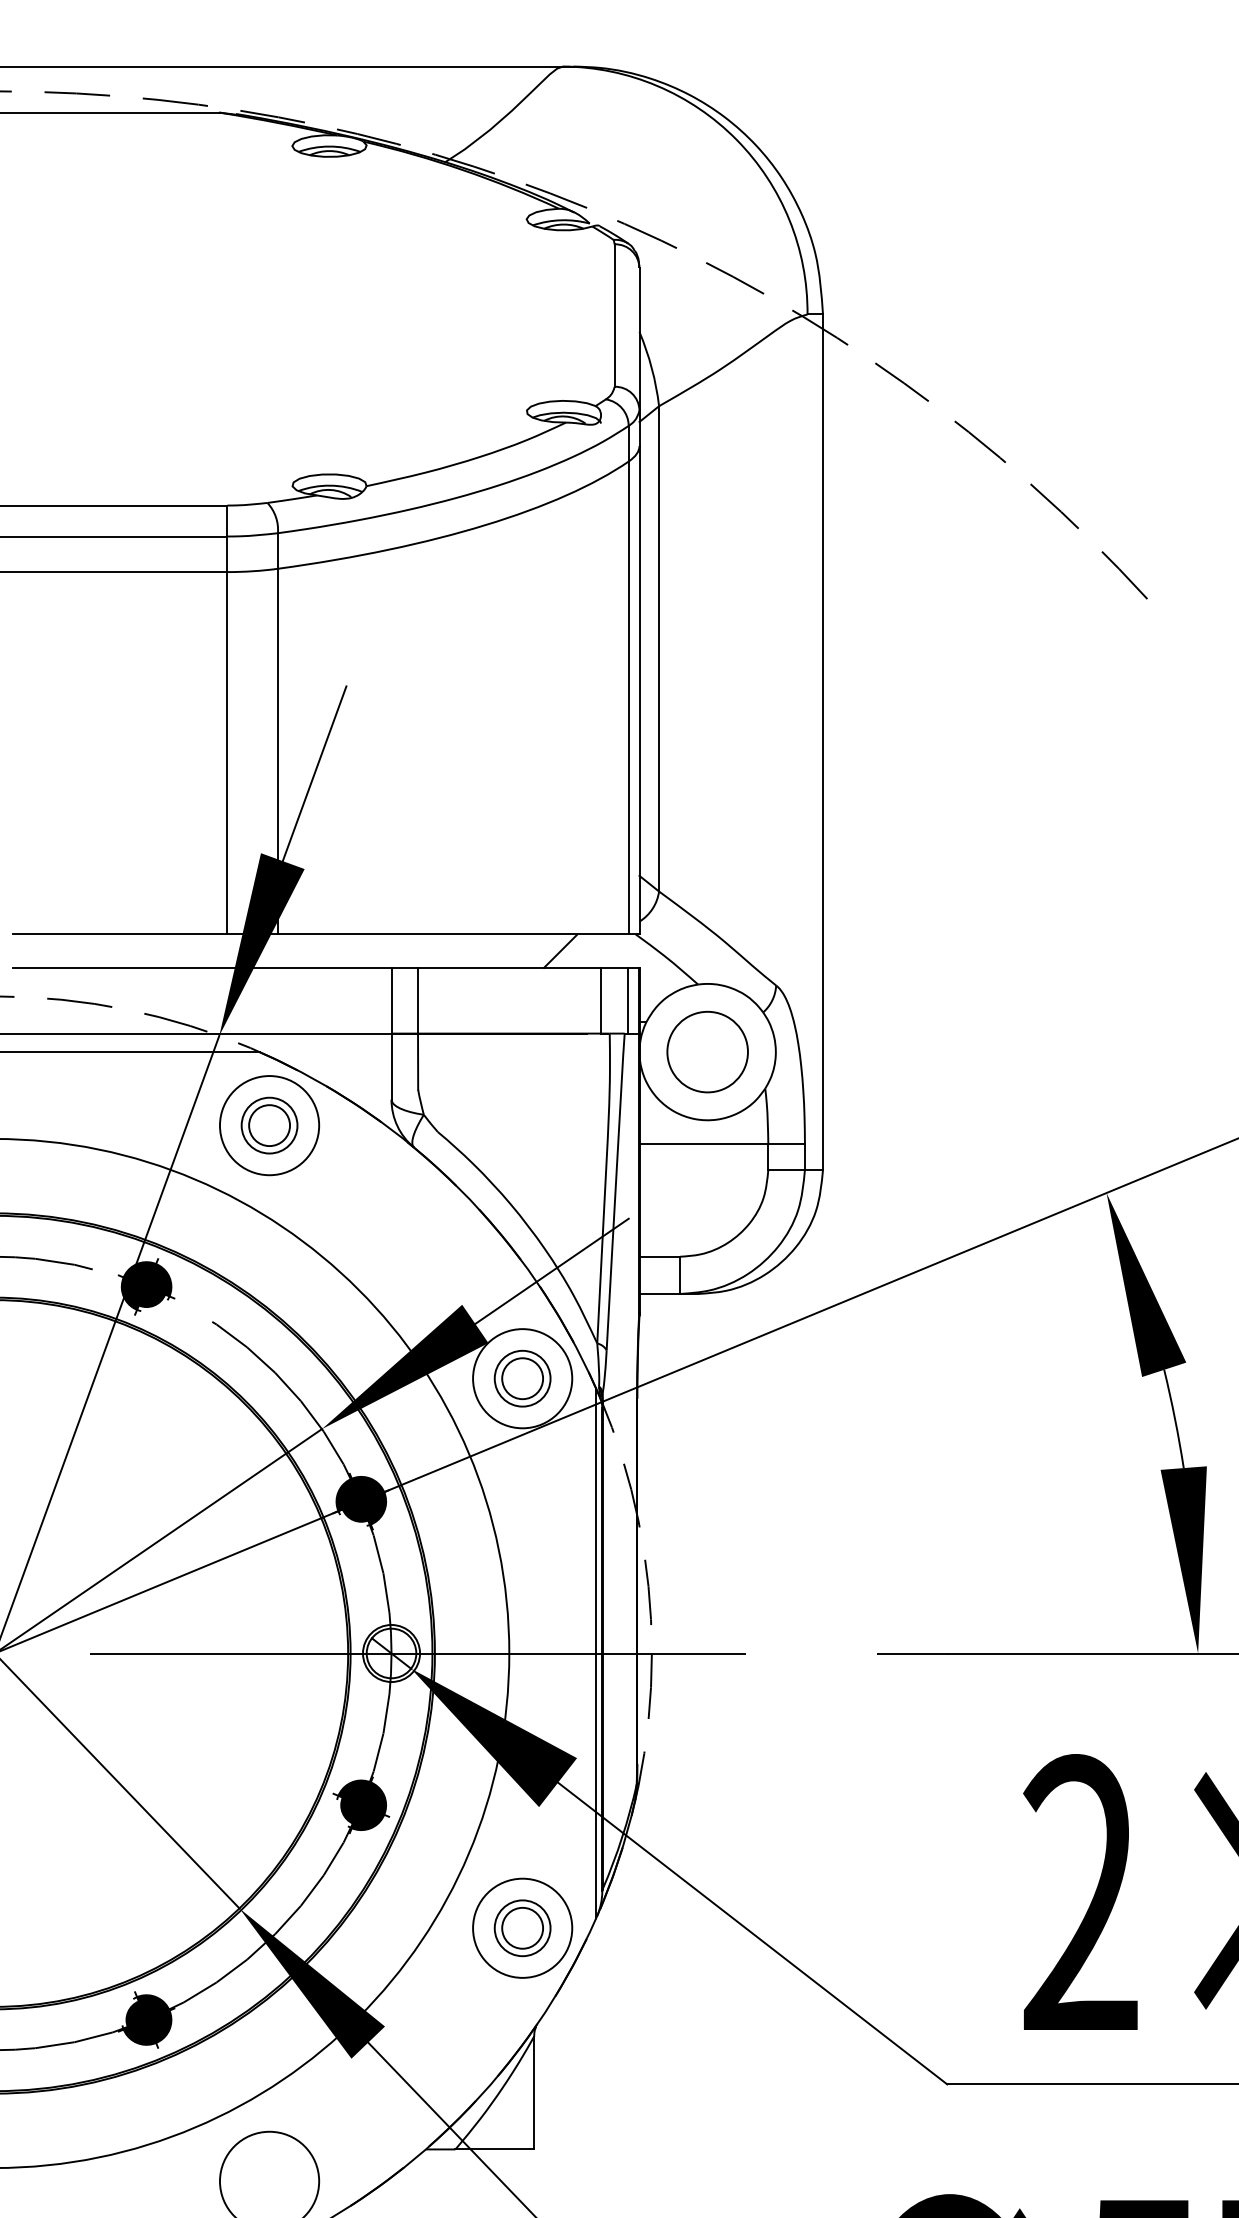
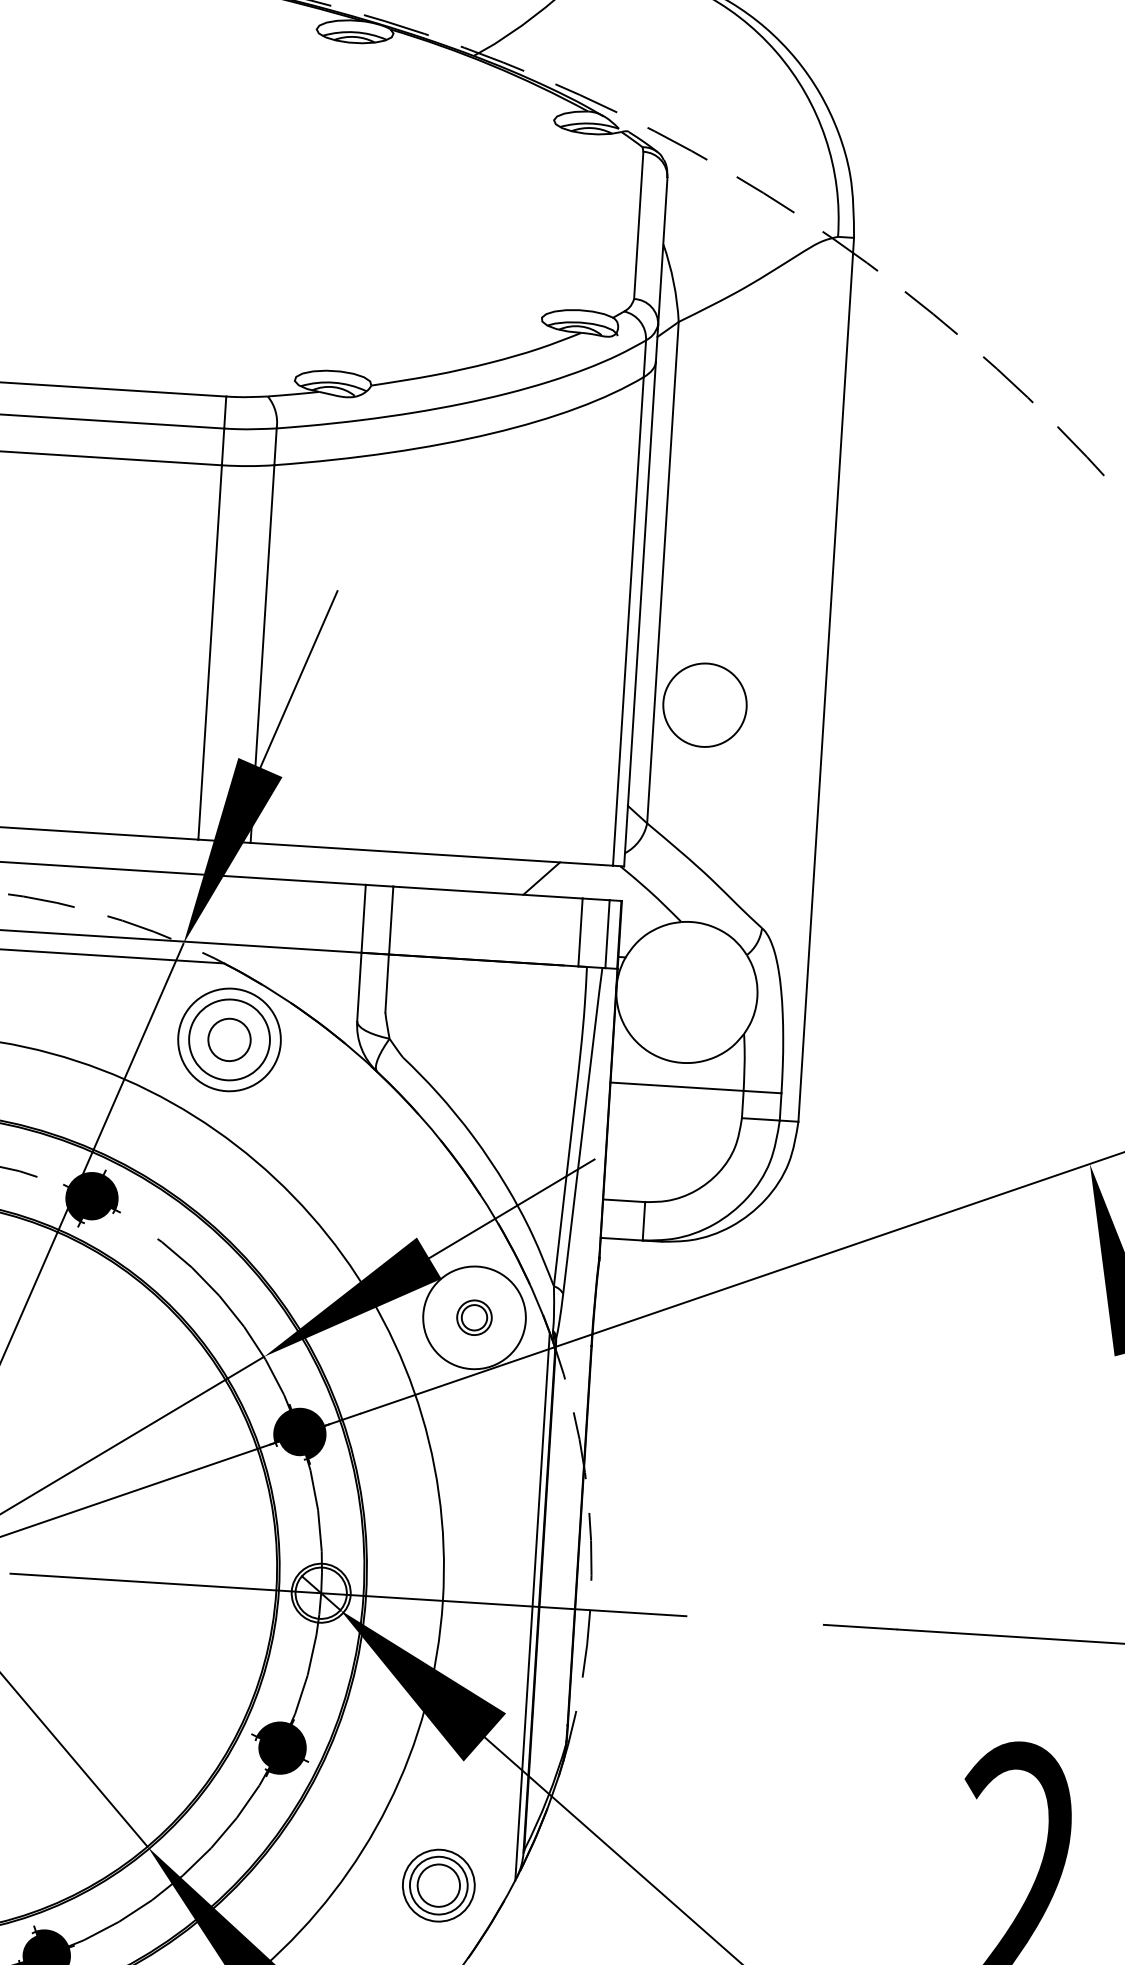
circle: (707, 1051) -> (704, 704), moved
circle: (269, 1125) -> (229, 1039), size x1.4
part: (522, 1378) -> (474, 1317), size x0.6
circle: (522, 1927) -> (438, 1884), size x0.7

